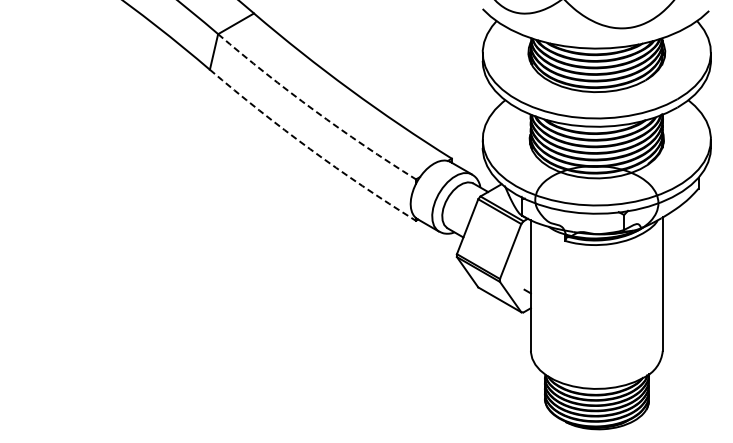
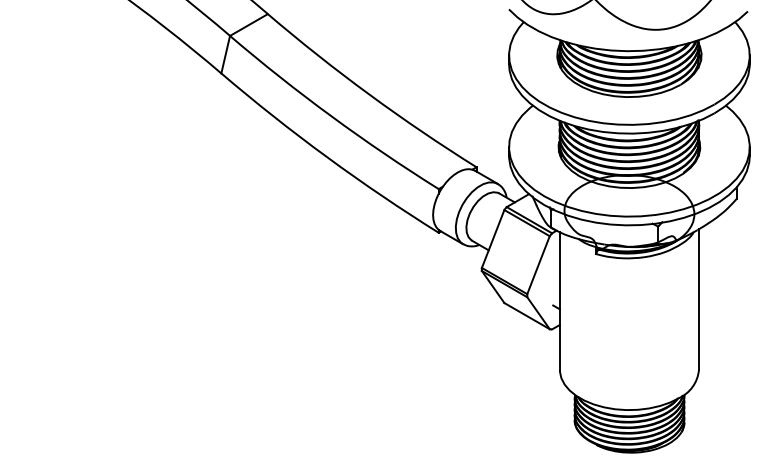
arc: (314, 110) -> (331, 116), dashed -> solid
arc: (310, 149) -> (327, 157), dashed -> solid

